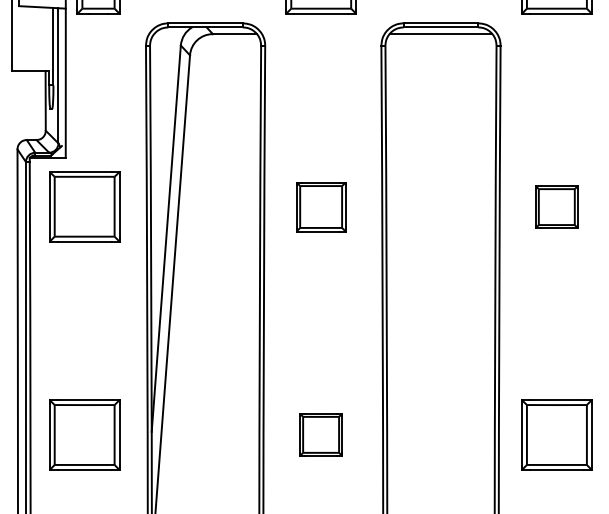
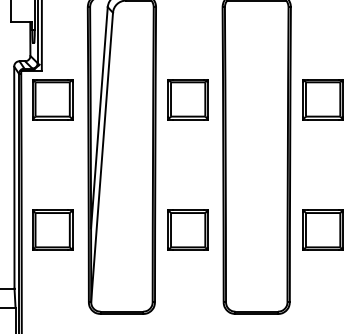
part: (320, 206) -> (187, 99), size x1.43
part: (555, 206) -> (322, 99), size x1.67
part: (320, 433) -> (187, 229), size x1.67

